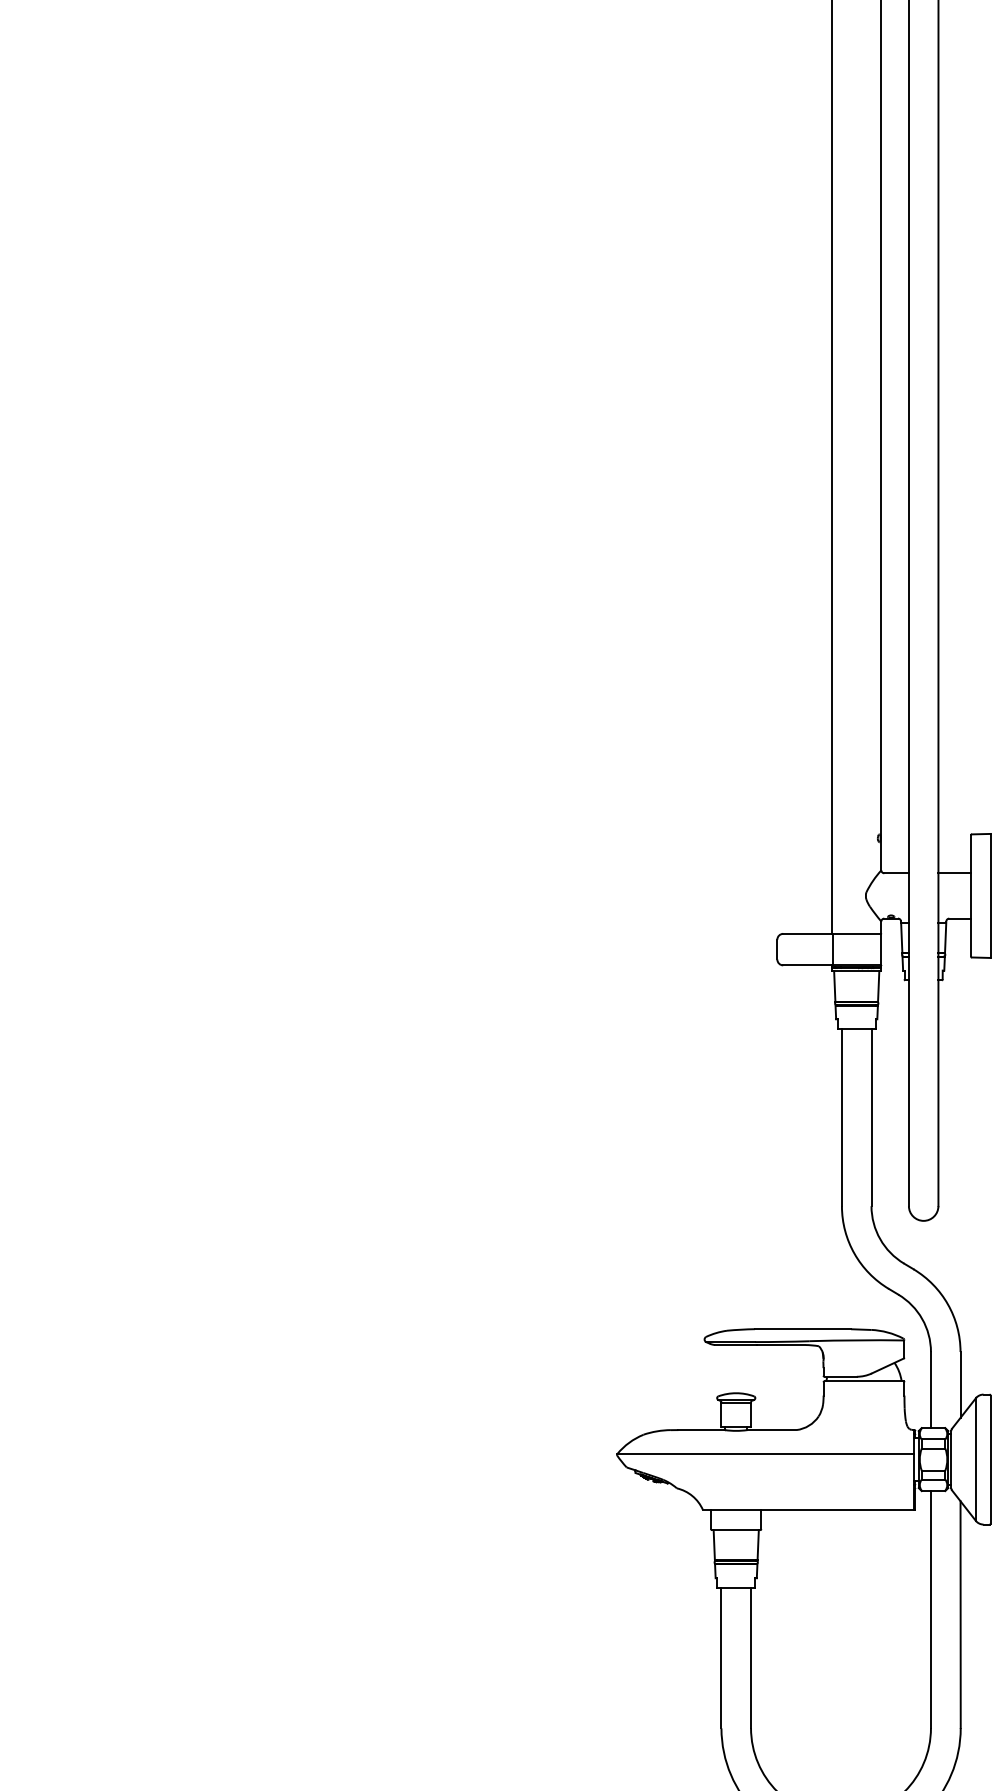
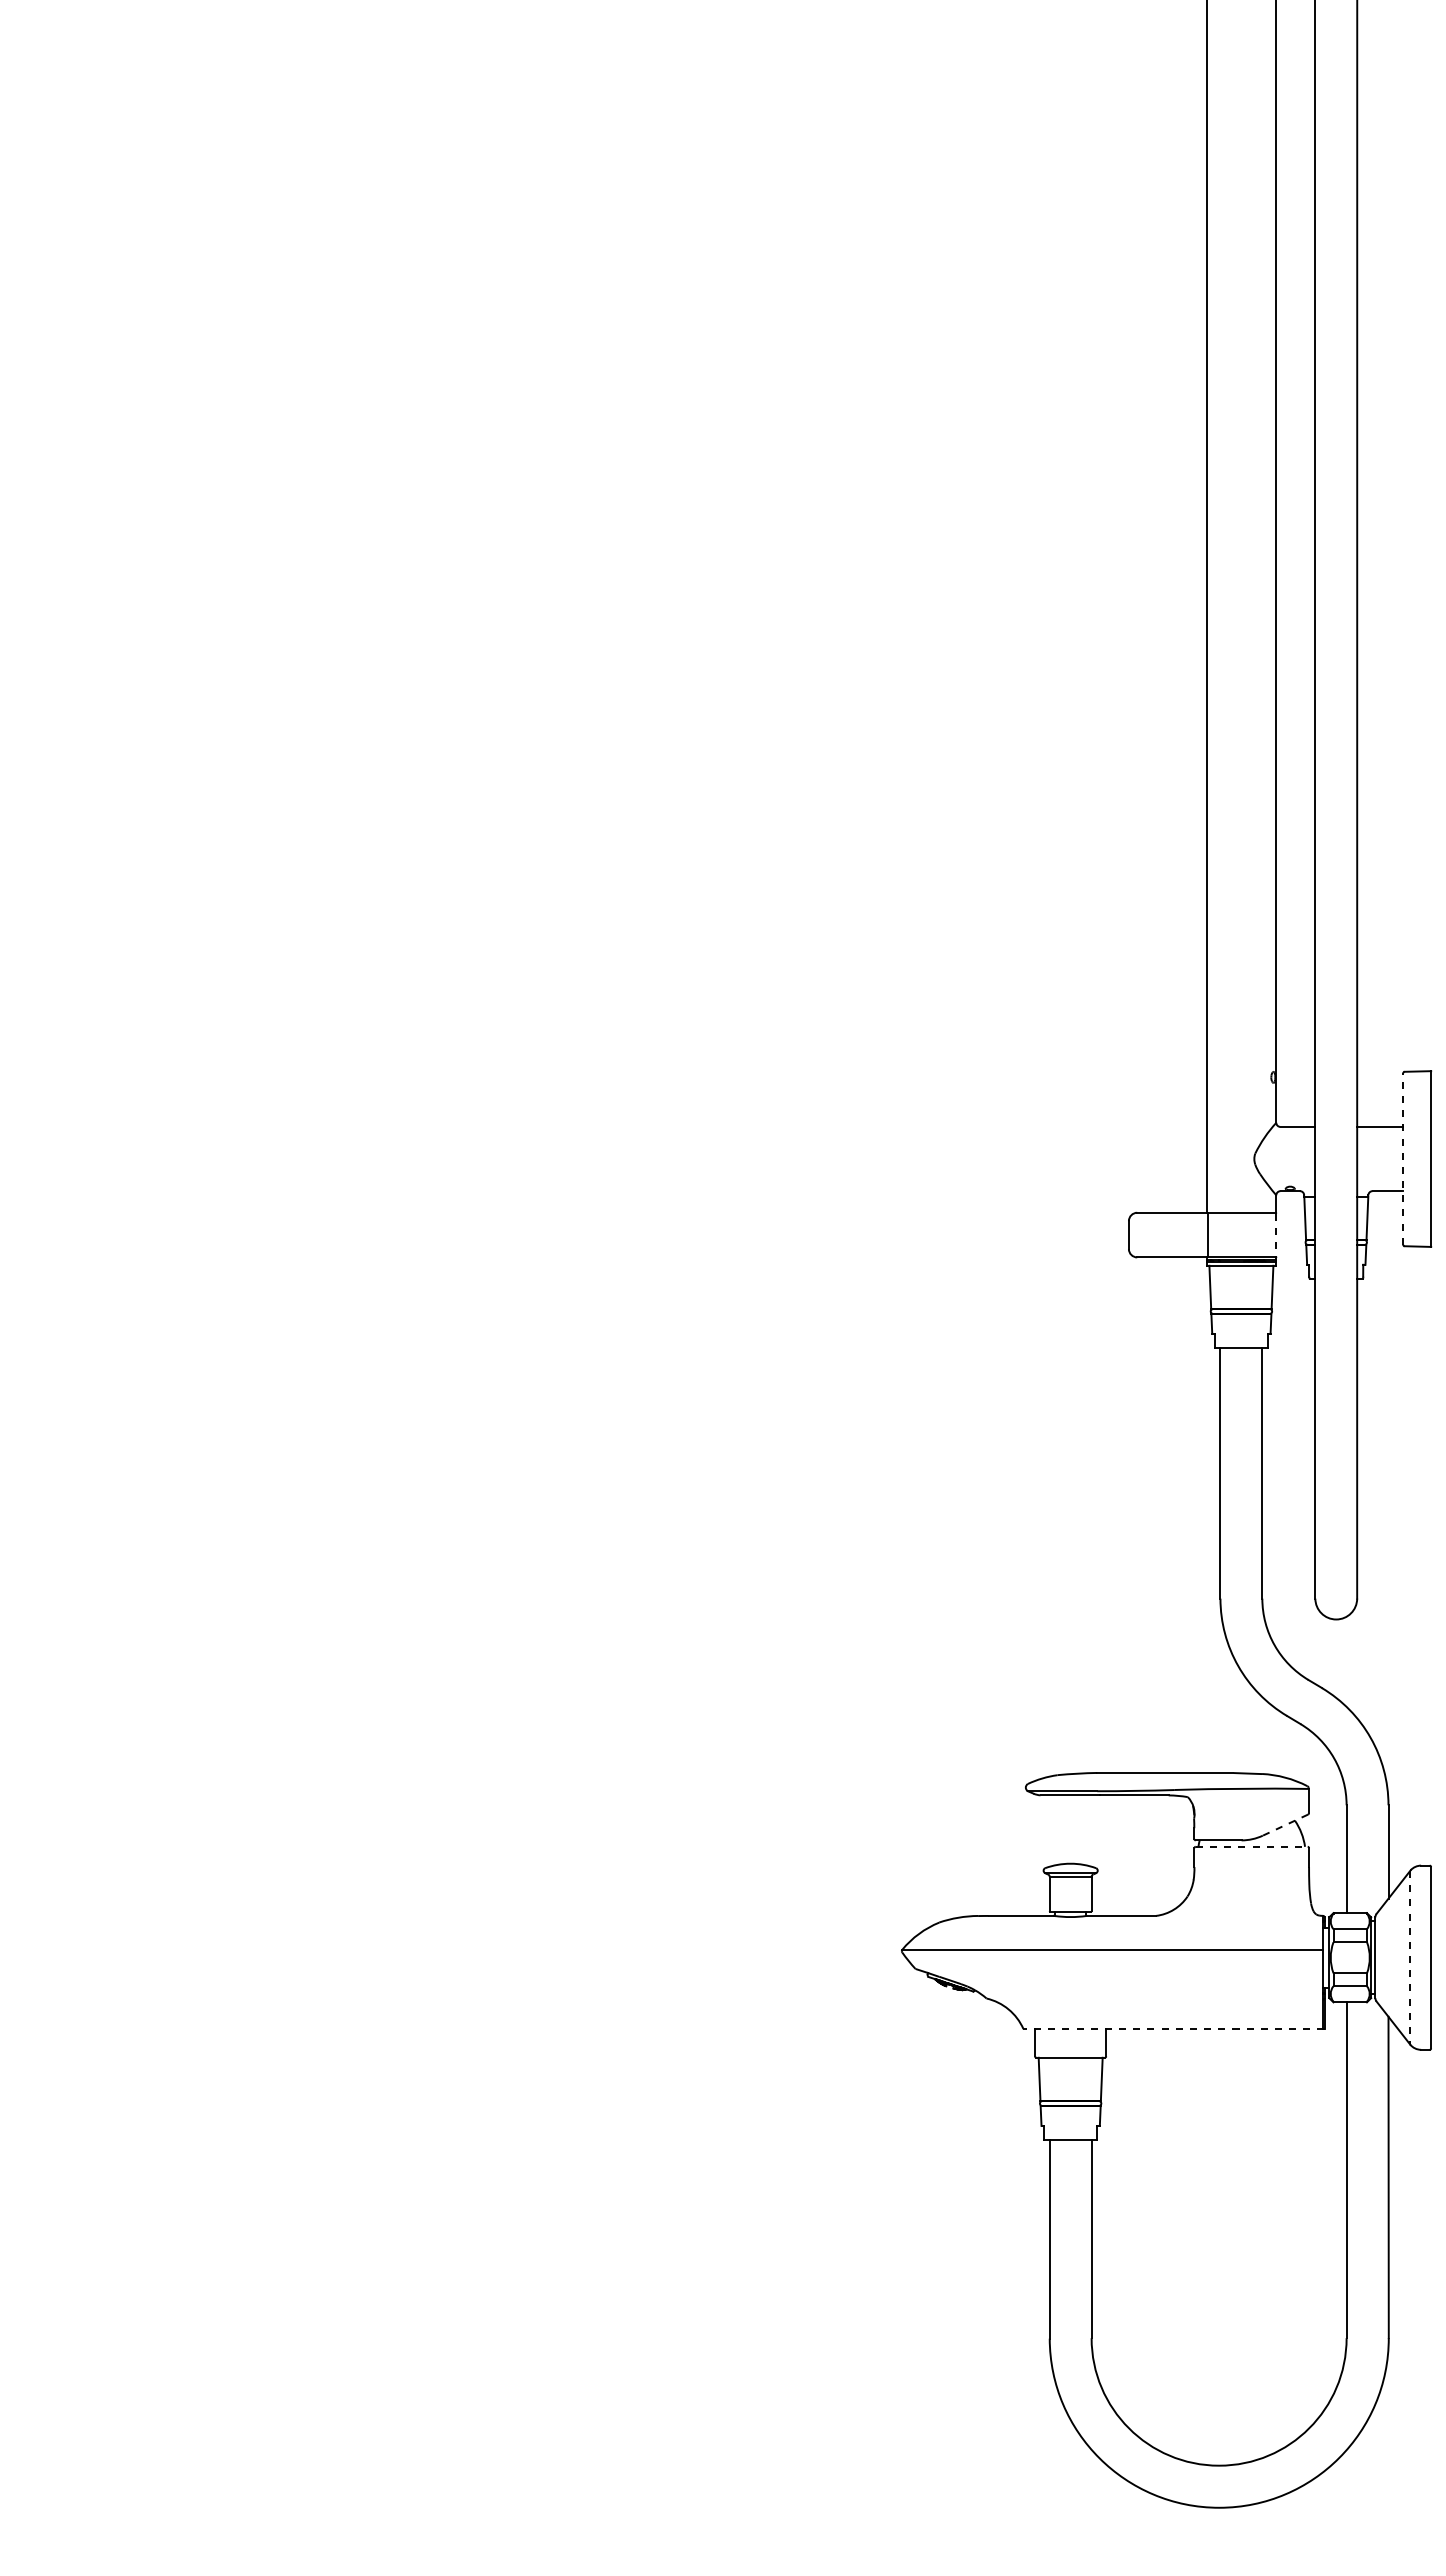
line: (971, 896) -> (1403, 1159), solid -> dashed
line: (881, 949) -> (1276, 1235), solid -> dashed
line: (887, 1366) -> (1285, 1825), solid -> dashed
line: (863, 1381) -> (1251, 1846), solid -> dashed
line: (976, 1459) -> (1410, 1957), solid -> dashed
line: (809, 1509) -> (1174, 2028), solid -> dashed

